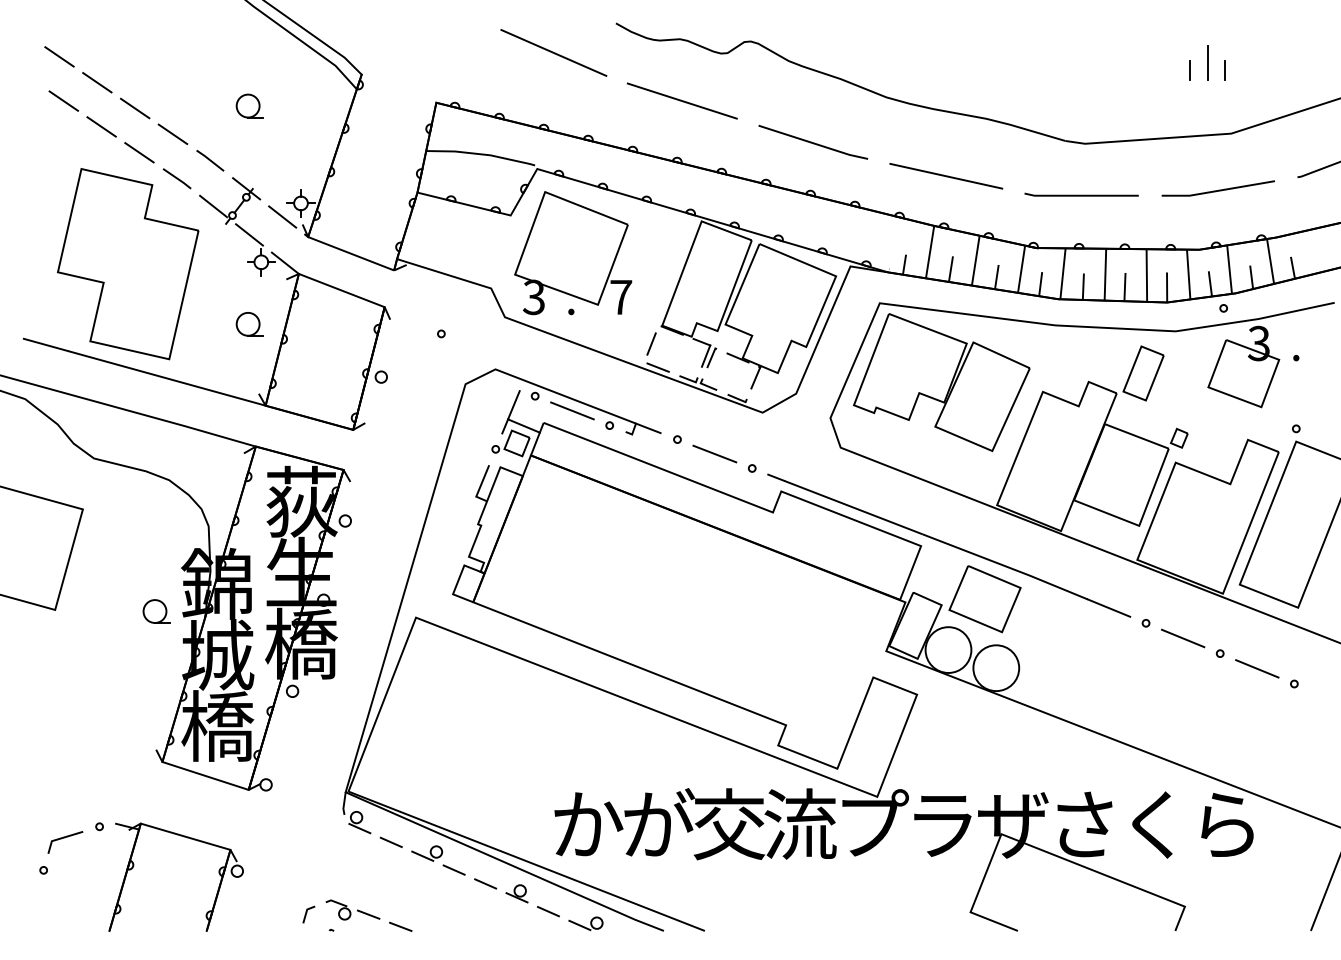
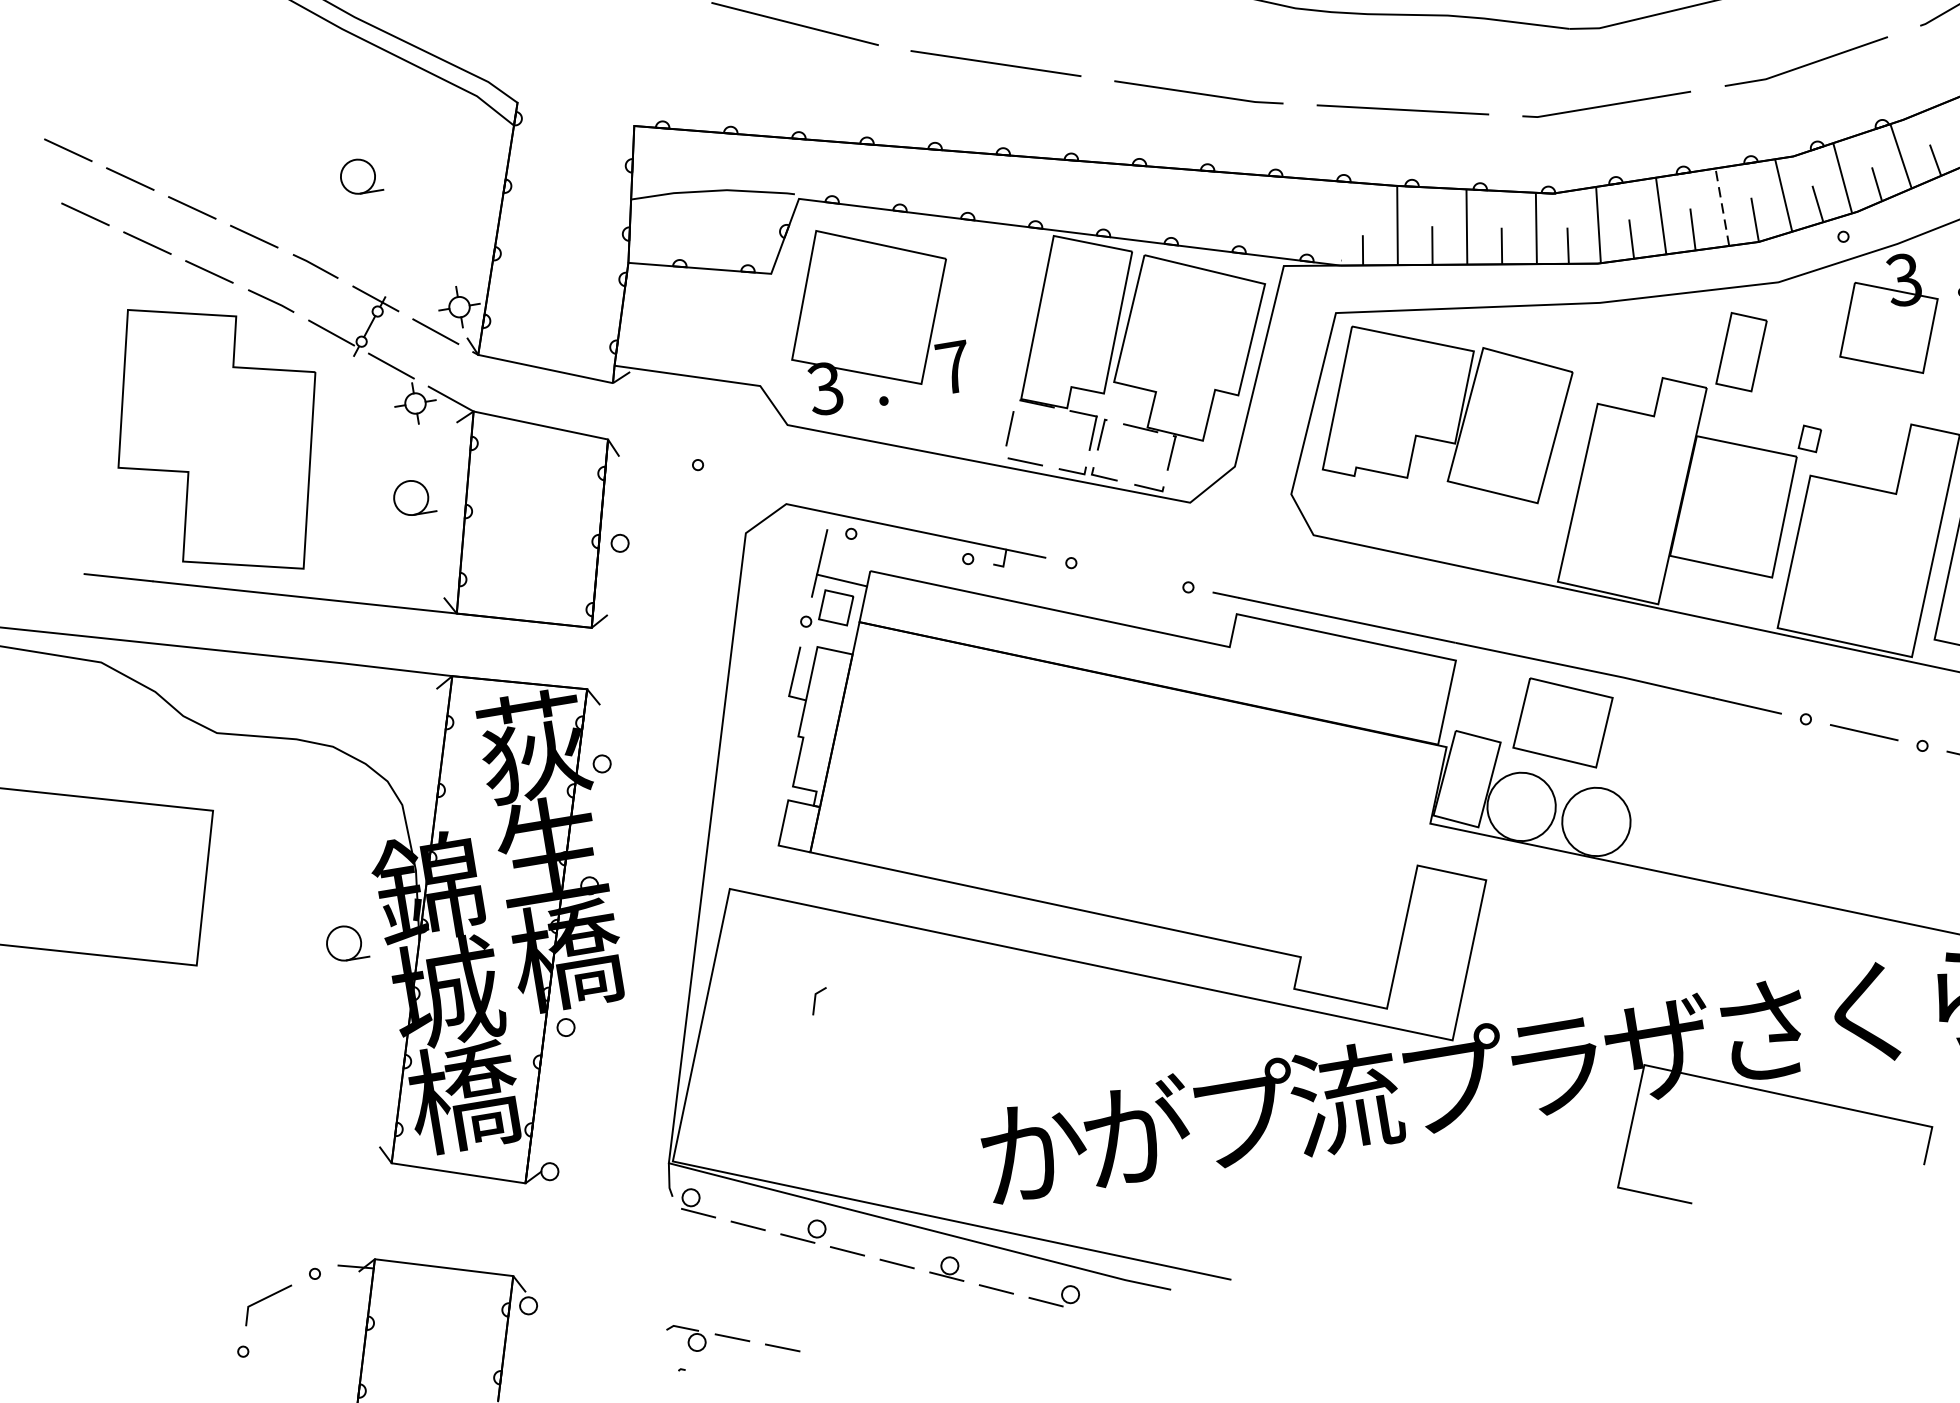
line: (1146, 275) -> (1721, 207), solid -> dashed
line: (572, 410) -> (909, 545), removed
line: (714, 453) -> (1129, 574), removed
text: (730, 824) -> (1243, 1116), 交 -> プ
line: (306, 914) -> (815, 1001), moved

